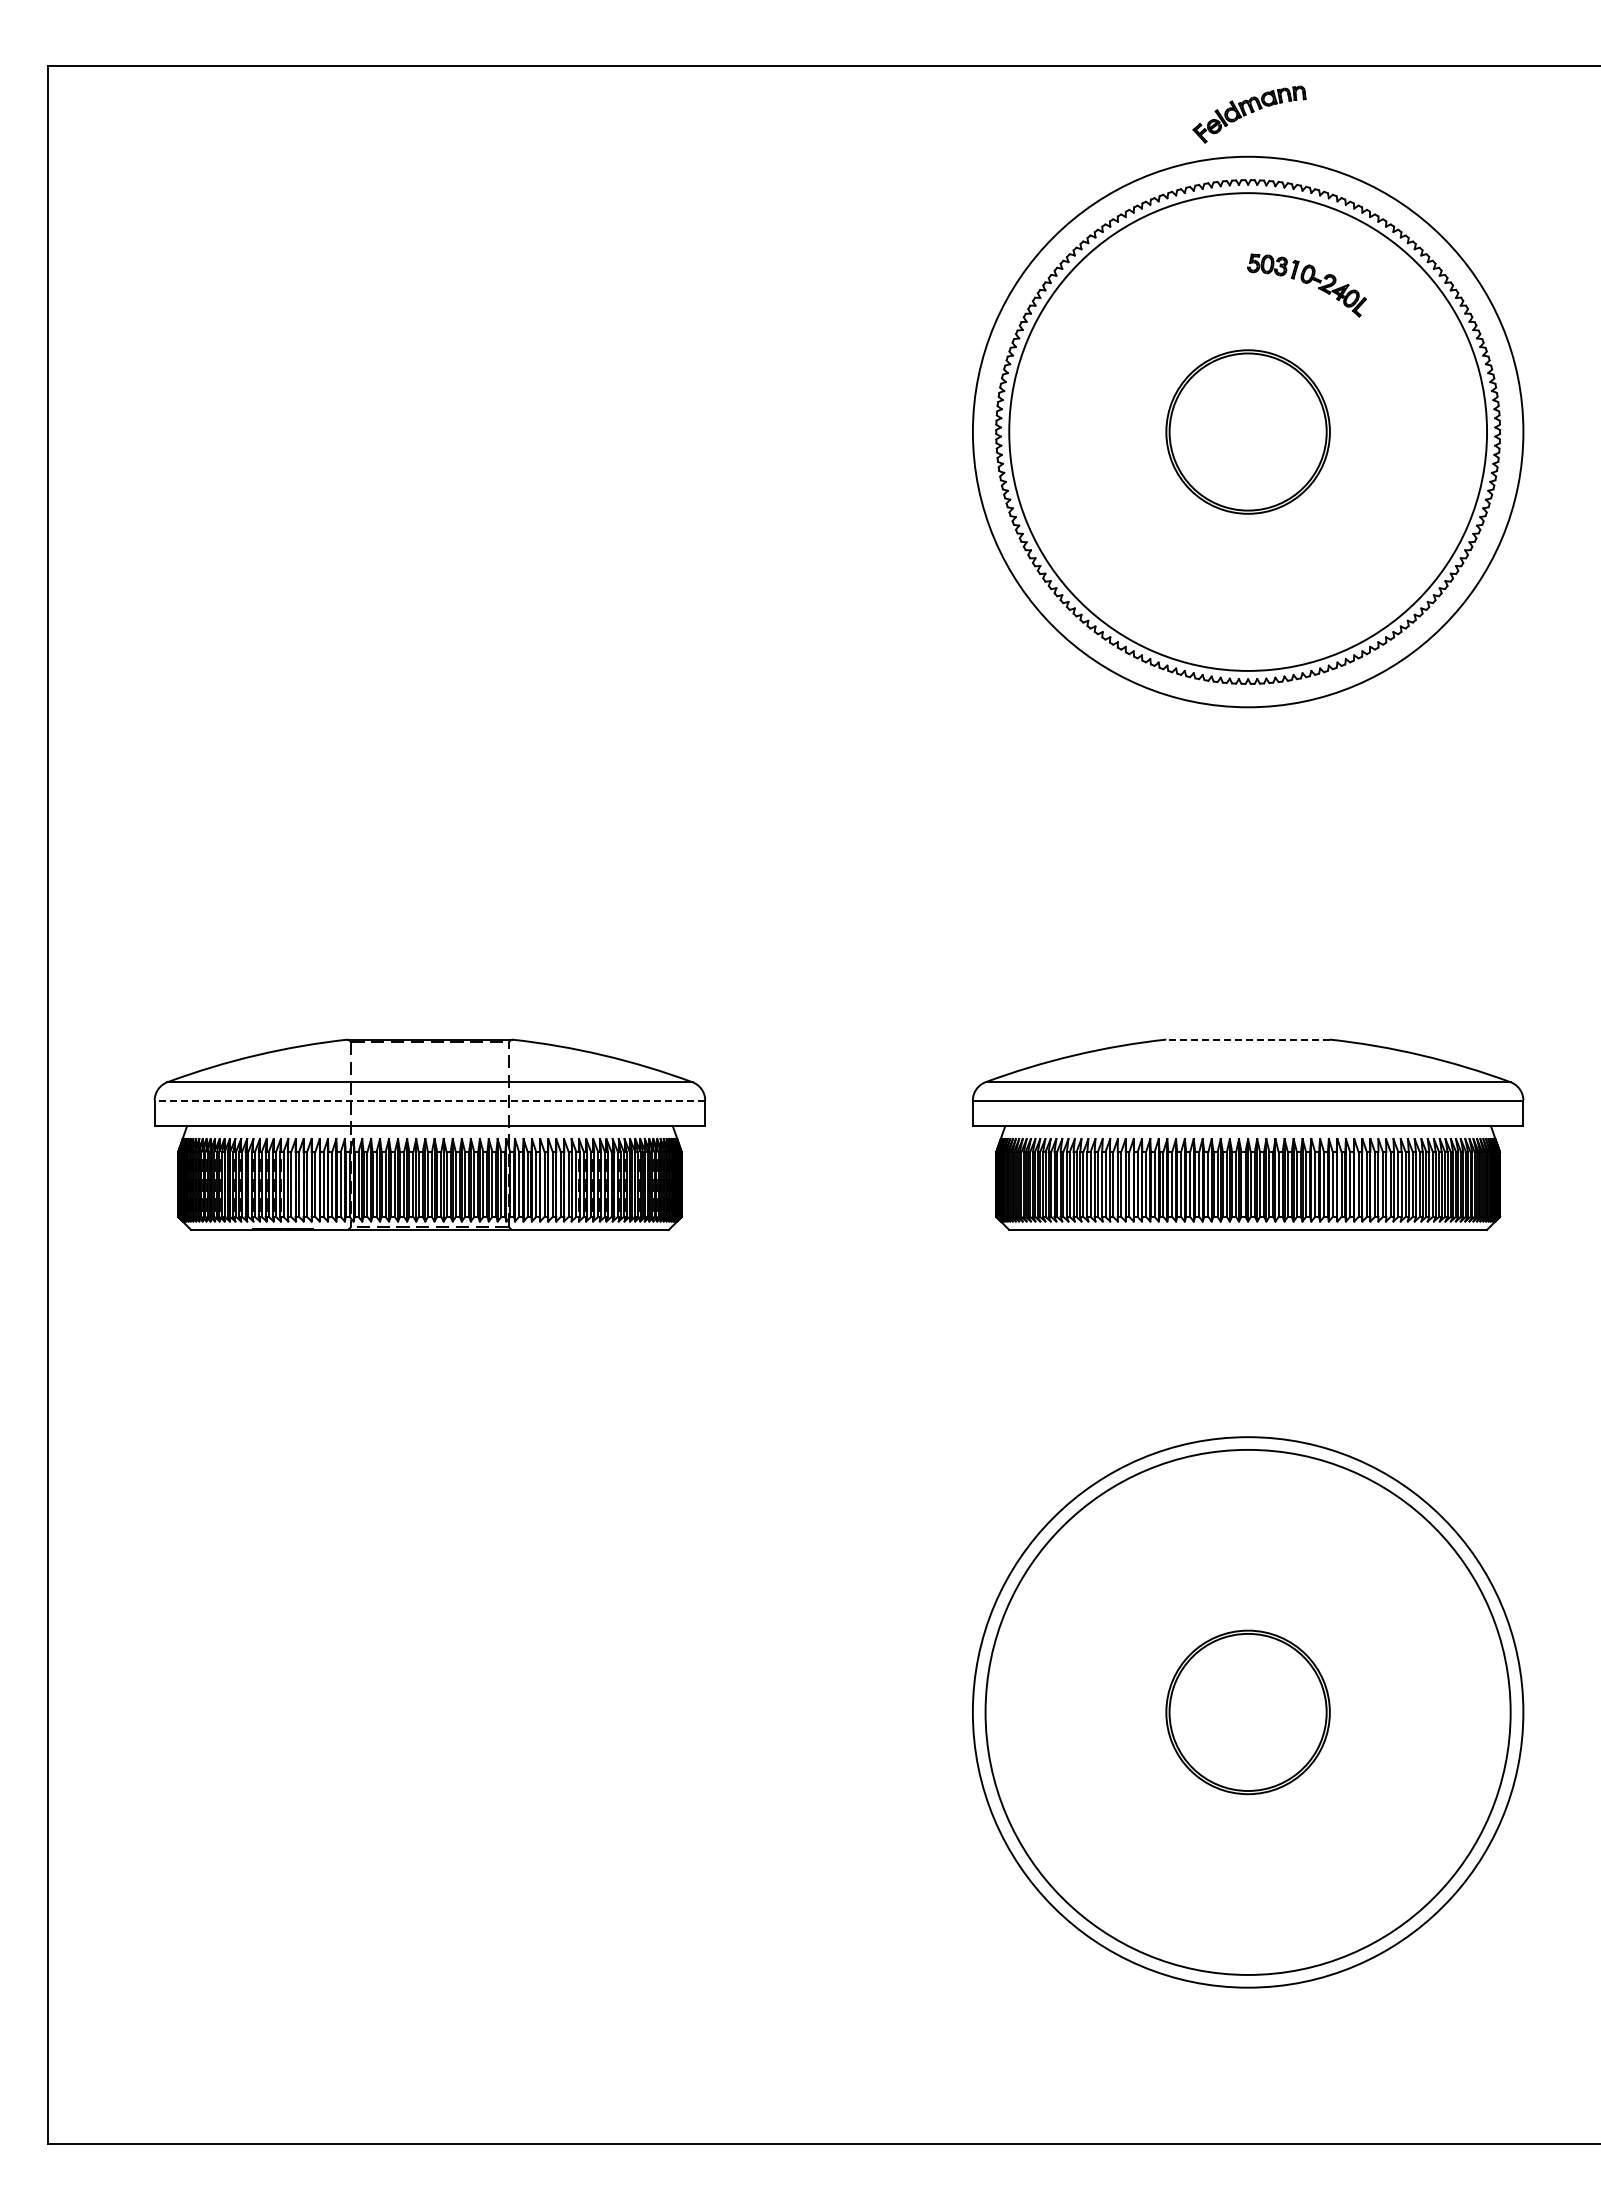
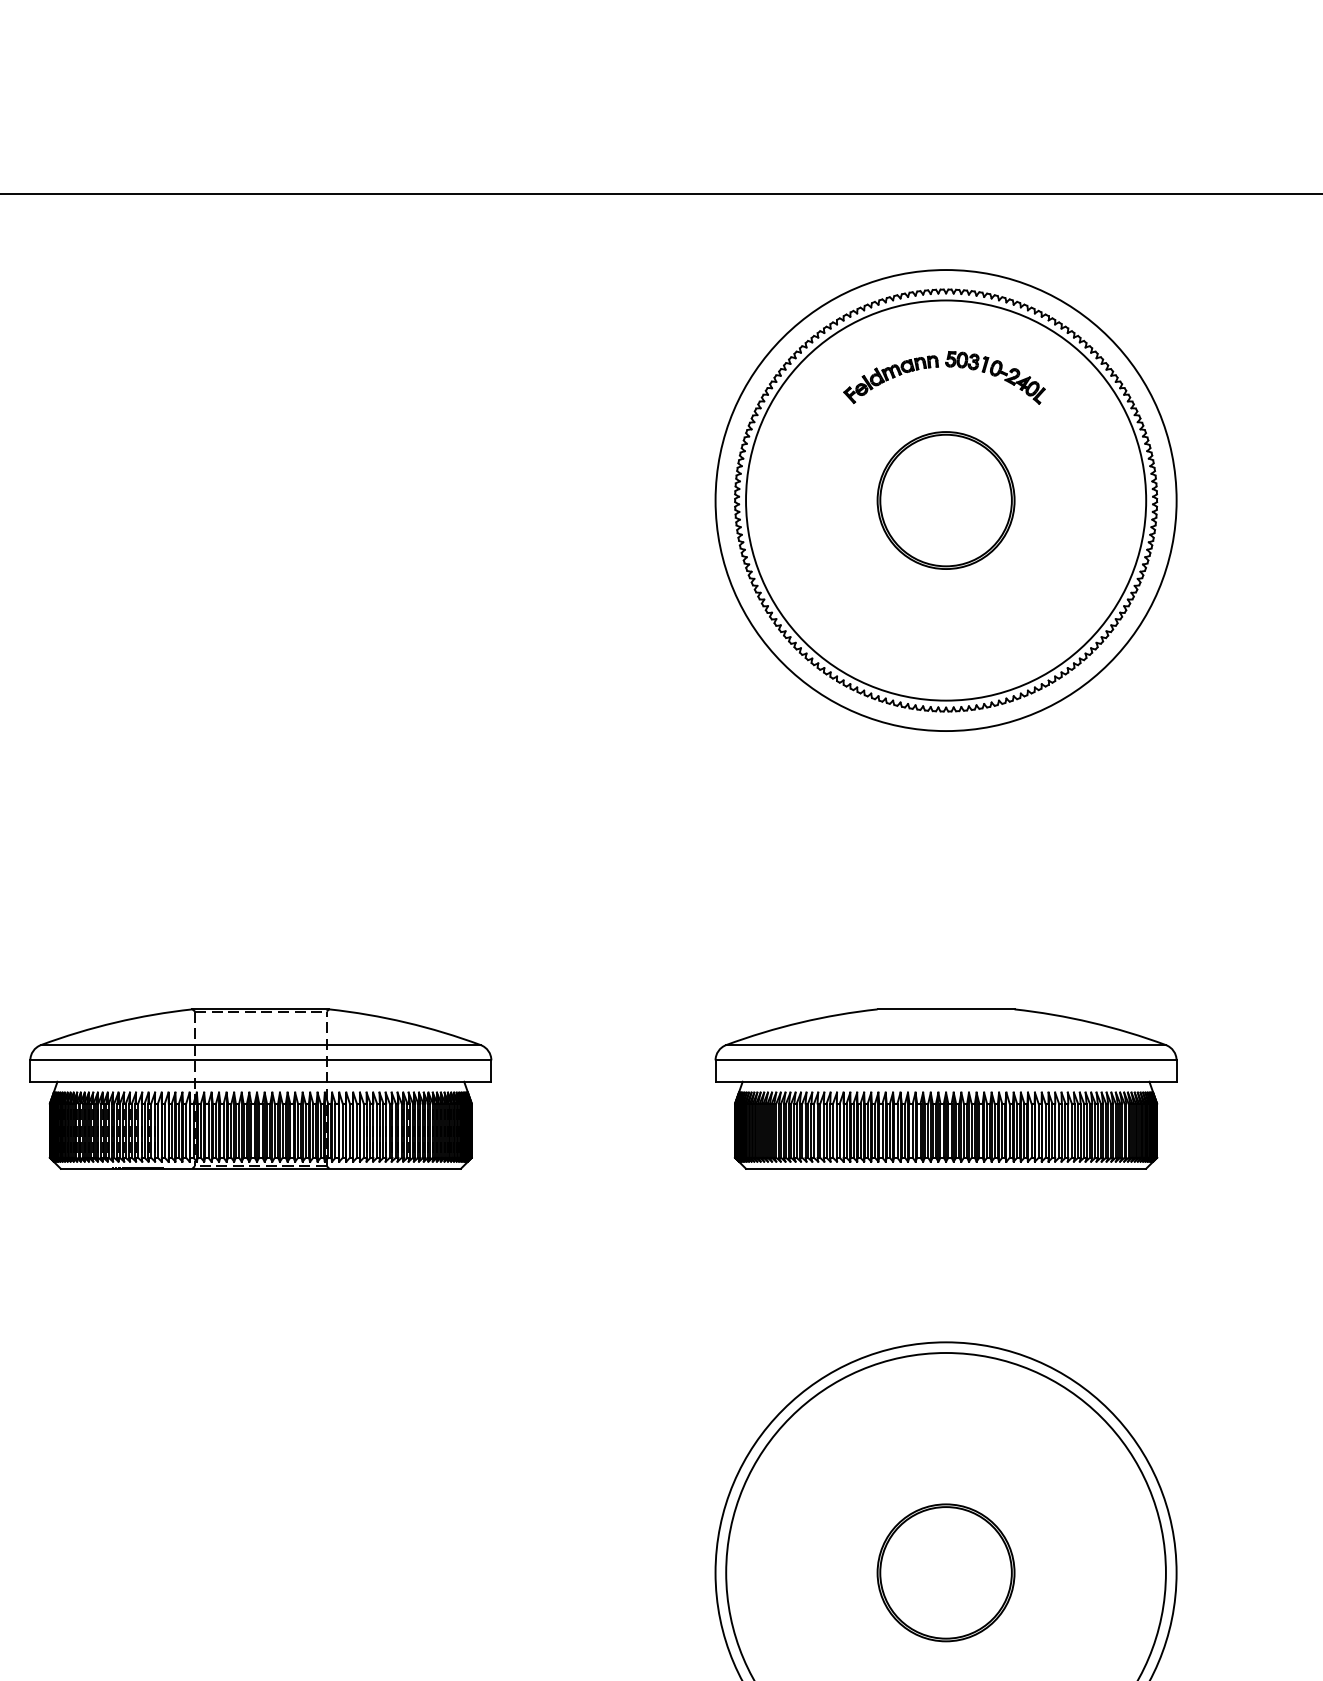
part: (1249, 114) -> (891, 379), moved
line: (1248, 1039) -> (946, 1009), dashed -> solid
line: (429, 1100) -> (260, 1060), dashed -> solid

